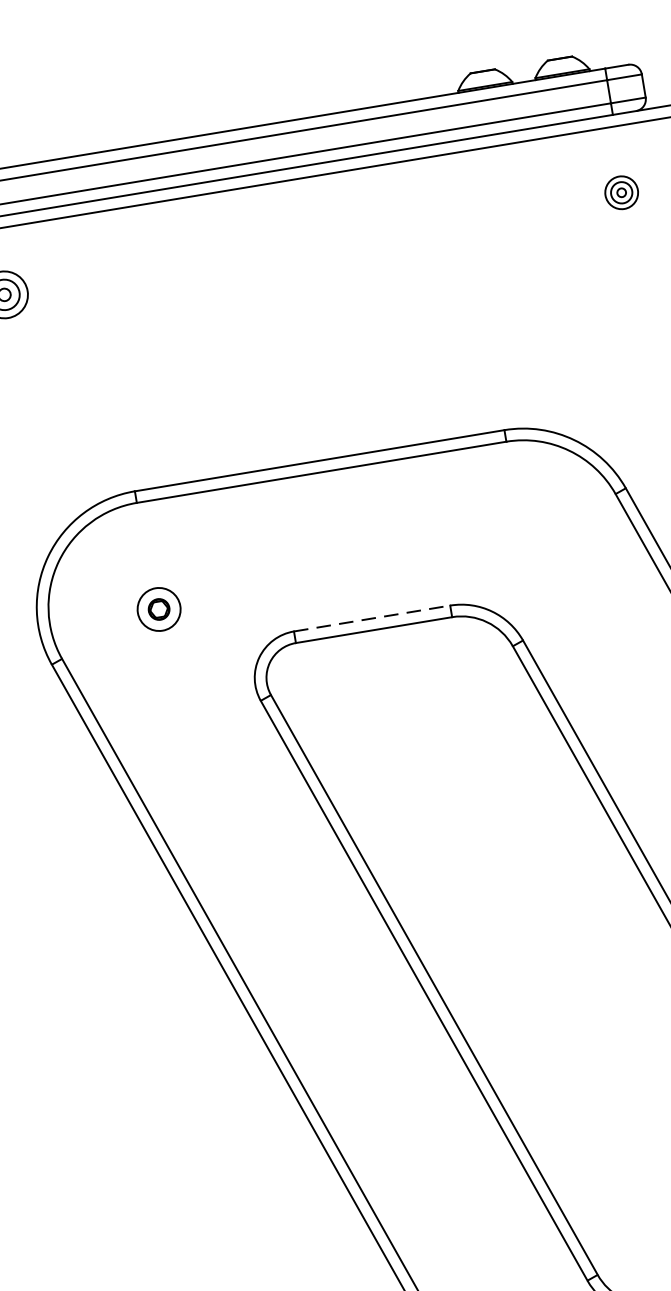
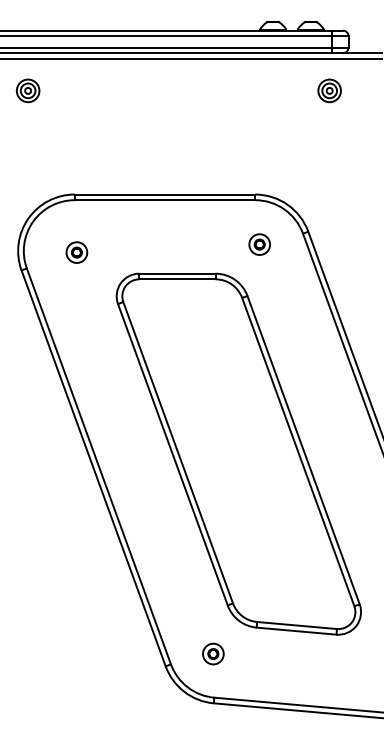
part: (621, 191) -> (329, 90), size x1.43
part: (530, 530) -> (259, 244), added
line: (372, 618) -> (177, 273), dashed -> solid

